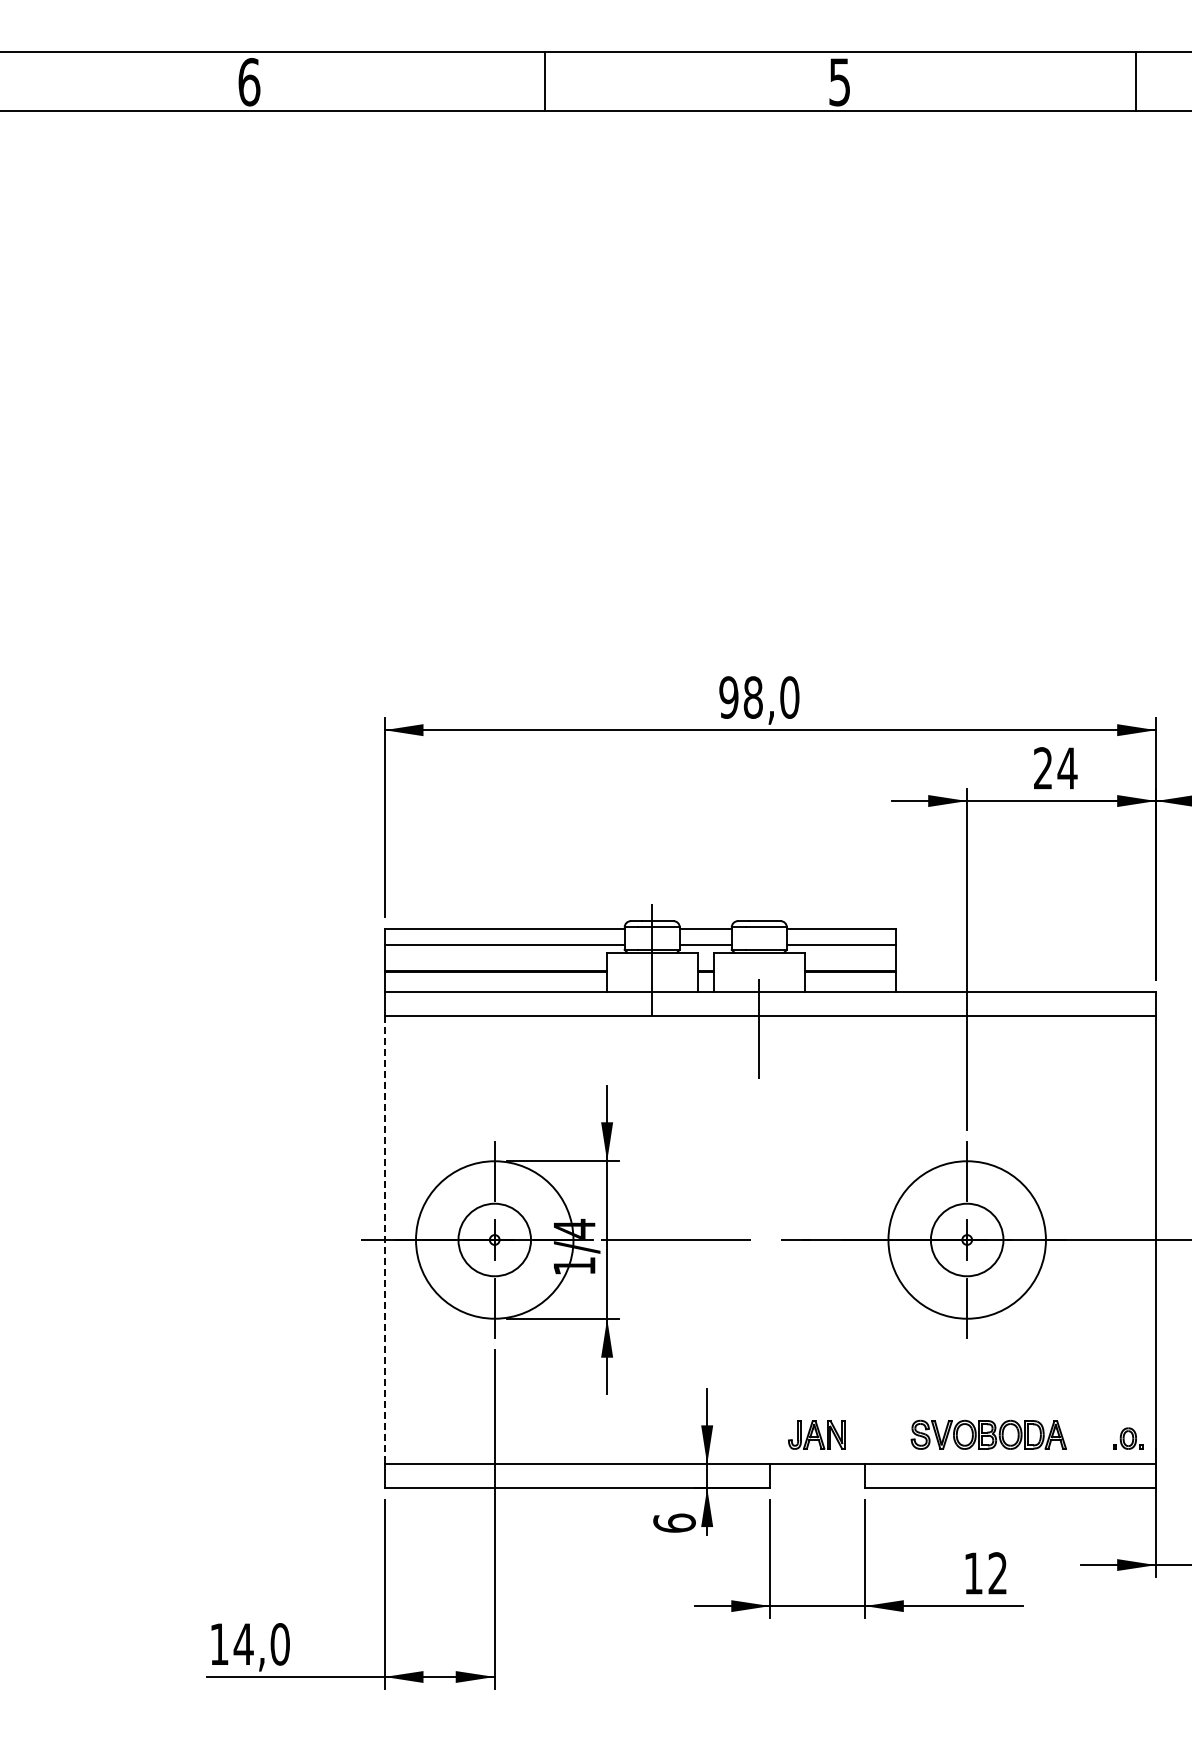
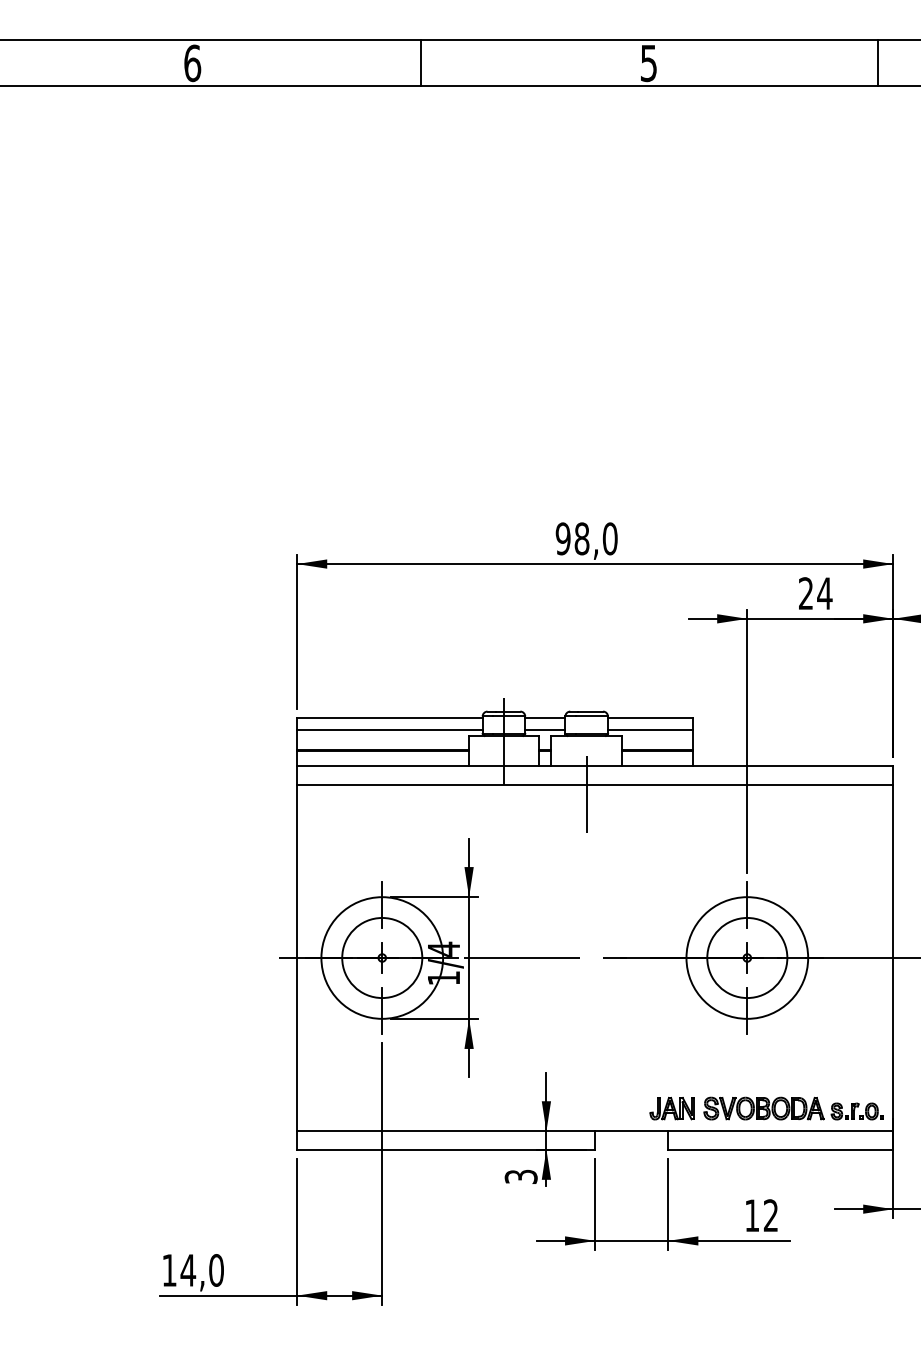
circle: (494, 1239) -> (382, 957), size x1.43
circle: (967, 1239) -> (747, 957), size x1.43
line: (384, 1240) -> (297, 958), dashed -> solid
part: (816, 1434) -> (671, 1108), moved
part: (1093, 1438) -> (844, 1111), added
text: (674, 1522) -> (521, 1176), 6 -> 3

